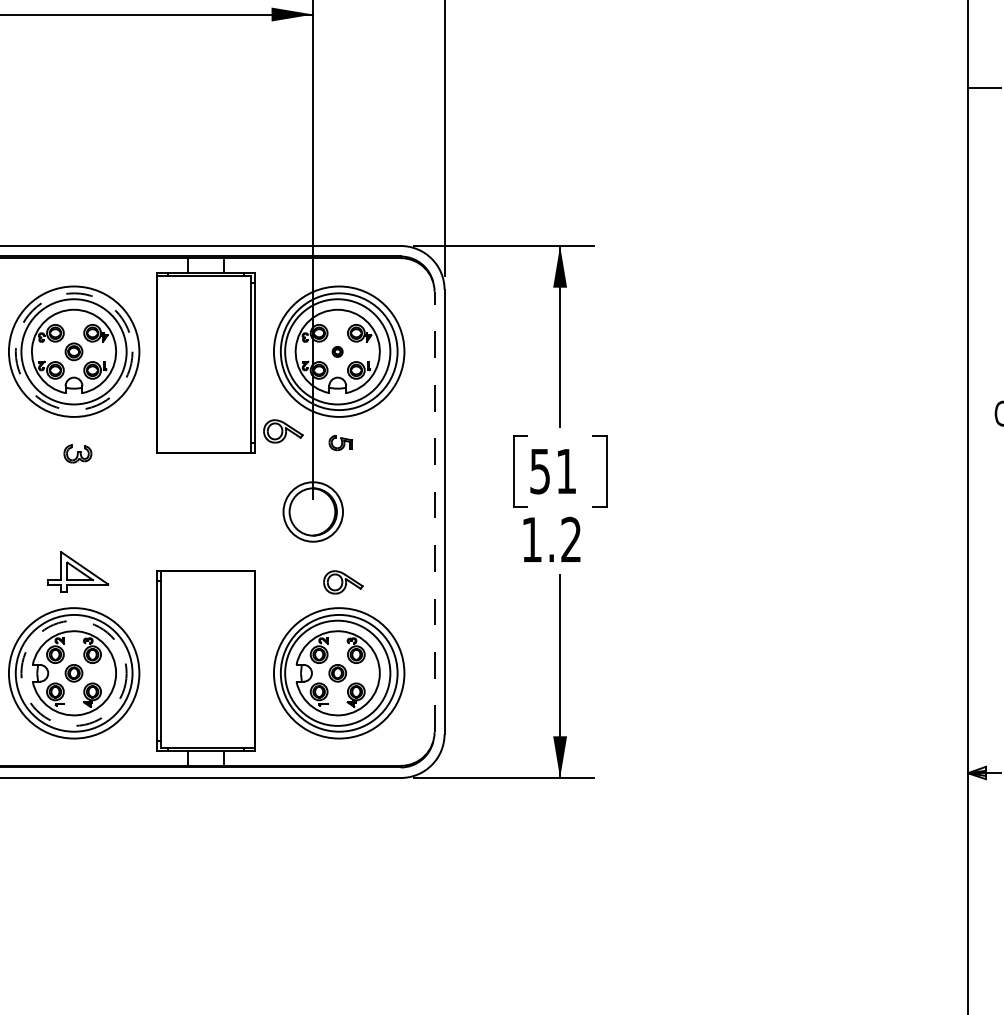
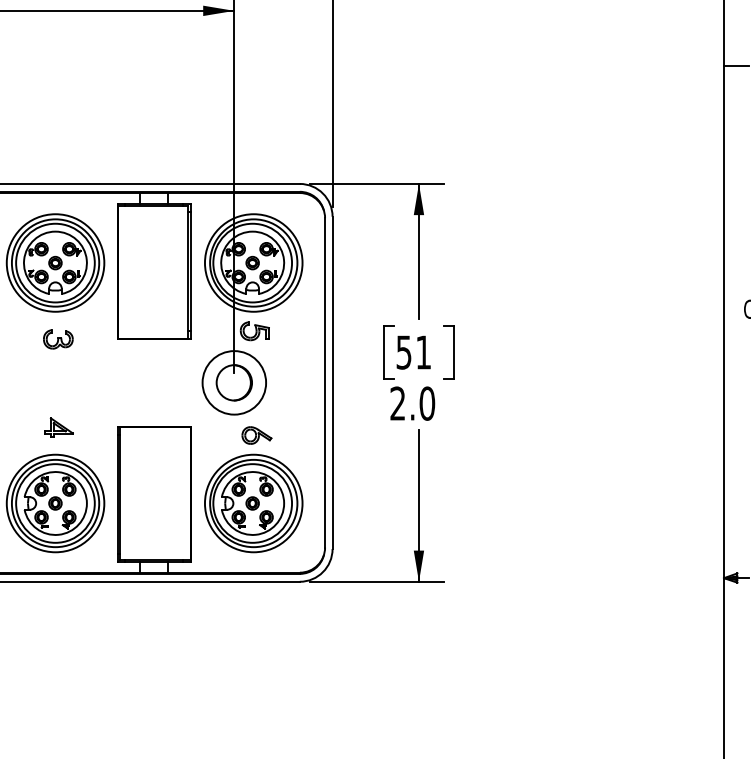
circle: (73, 351) -> (55, 262), dashed -> solid
part: (337, 351) -> (252, 262), size x1.67
part: (283, 431) -> (212, 322), removed
part: (340, 442) -> (254, 330), size x1.67
part: (77, 453) -> (58, 339), size x1.43
circle: (312, 511) -> (233, 382), size x1.43
line: (434, 511) -> (325, 382), dashed -> solid
text: (551, 539) -> (412, 403), 1.2 -> 2.0
part: (78, 571) -> (58, 427), size x0.62
circle: (73, 672) -> (55, 502), dashed -> solid

